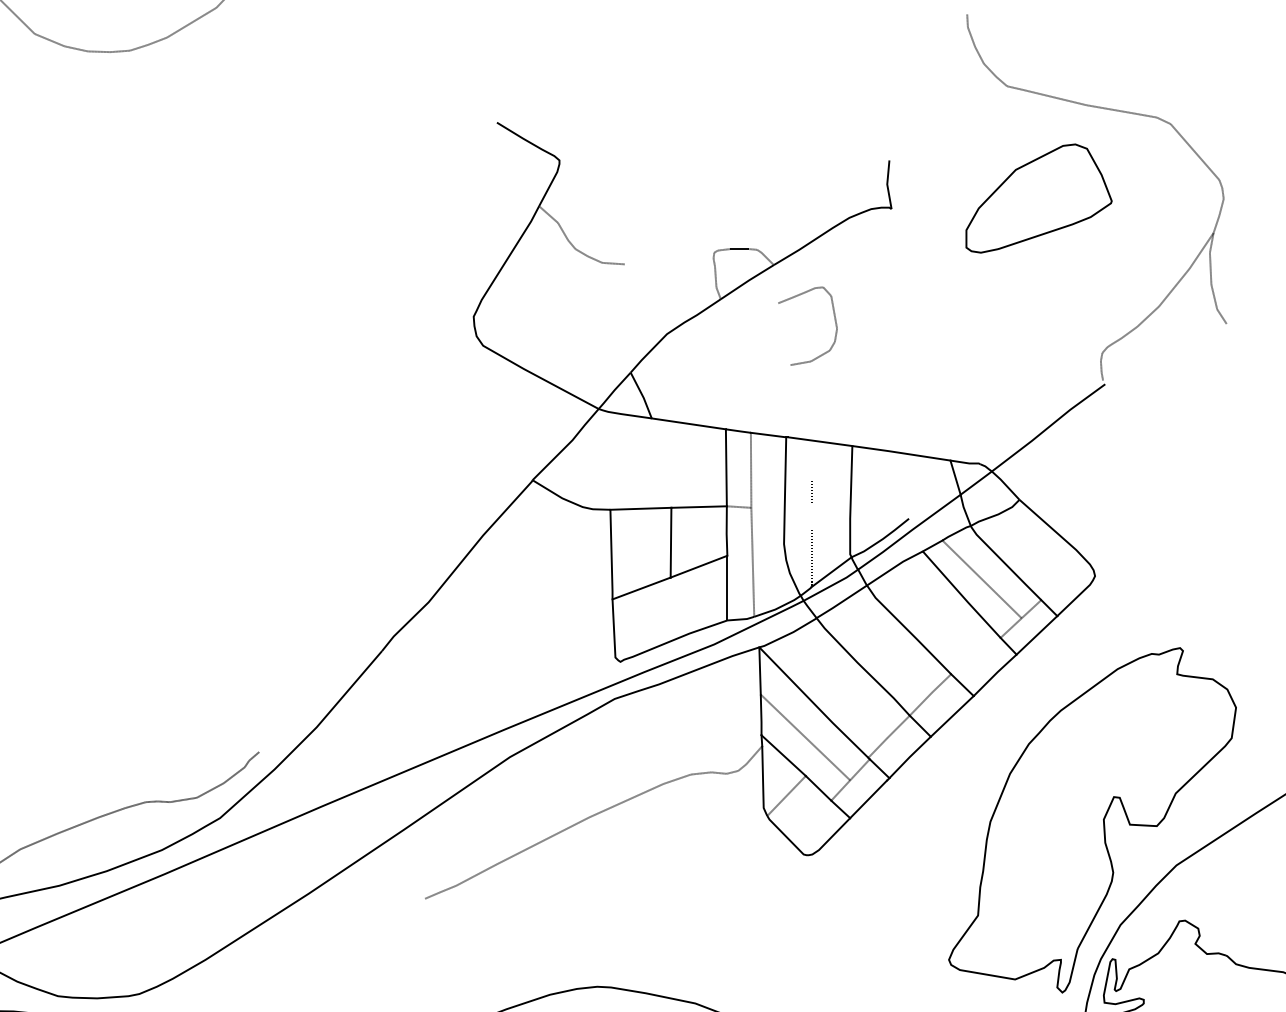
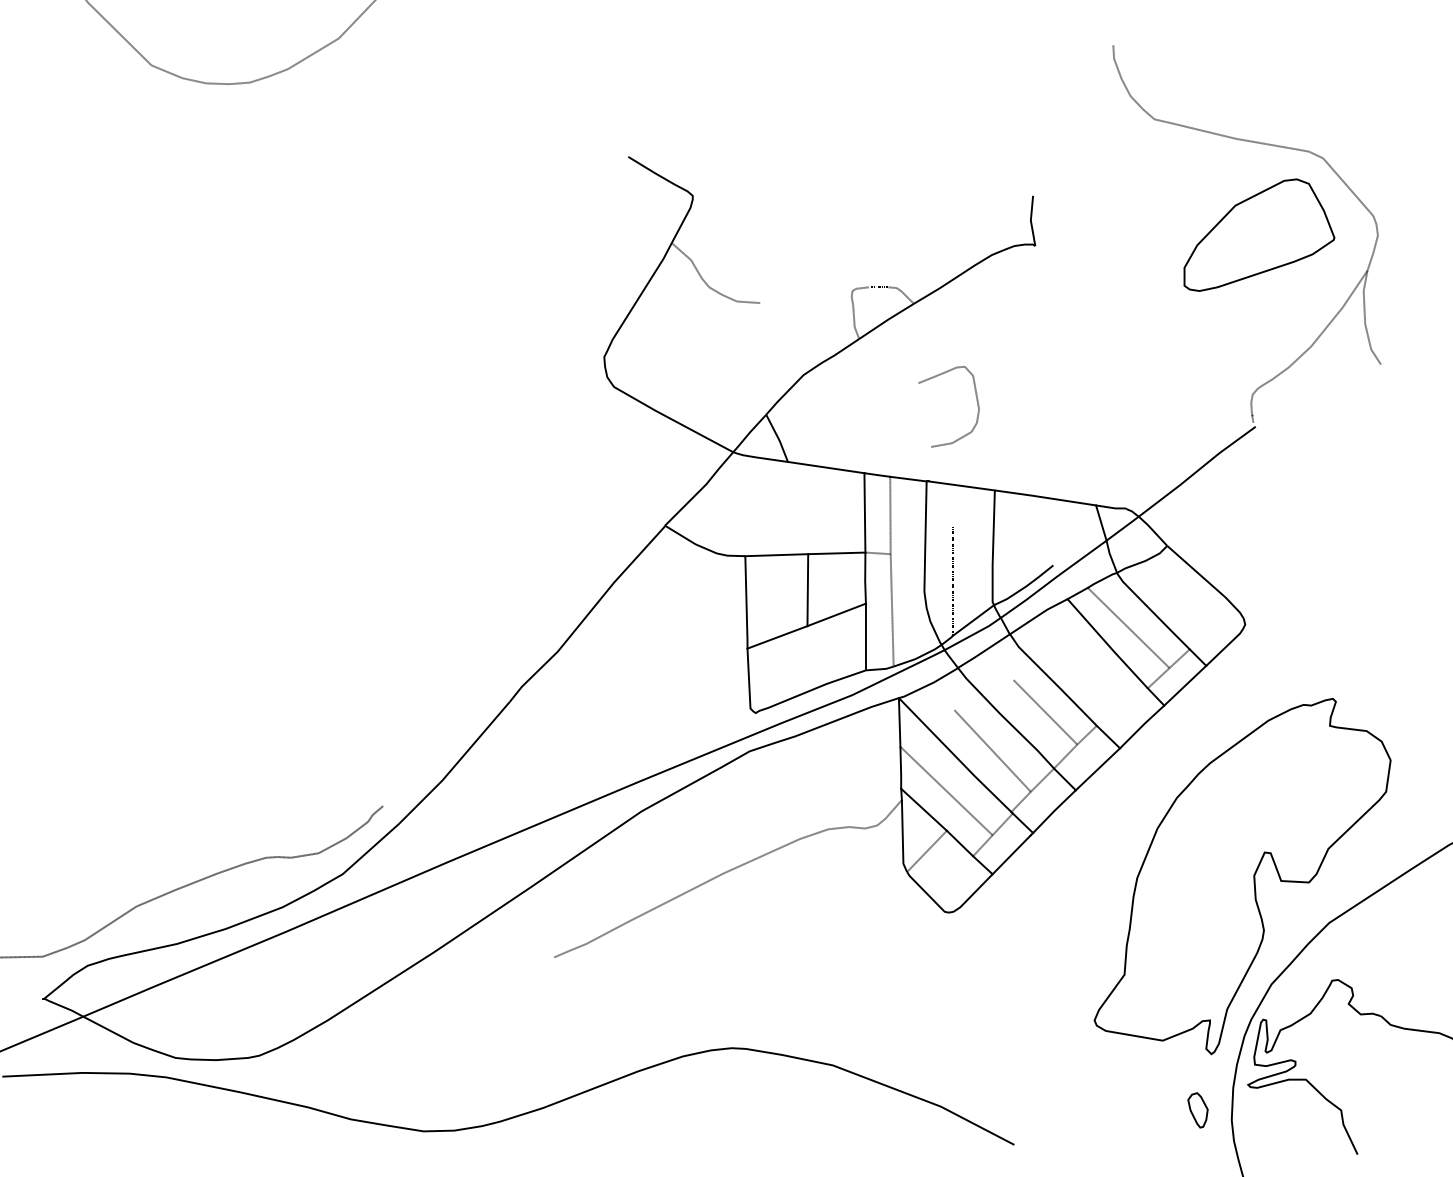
part: (1039, 197) -> (1259, 234), moved
curve: (834, 321) -> (976, 401), moved
line: (901, 661) -> (1045, 712), added
line: (850, 698) -> (992, 750), added

